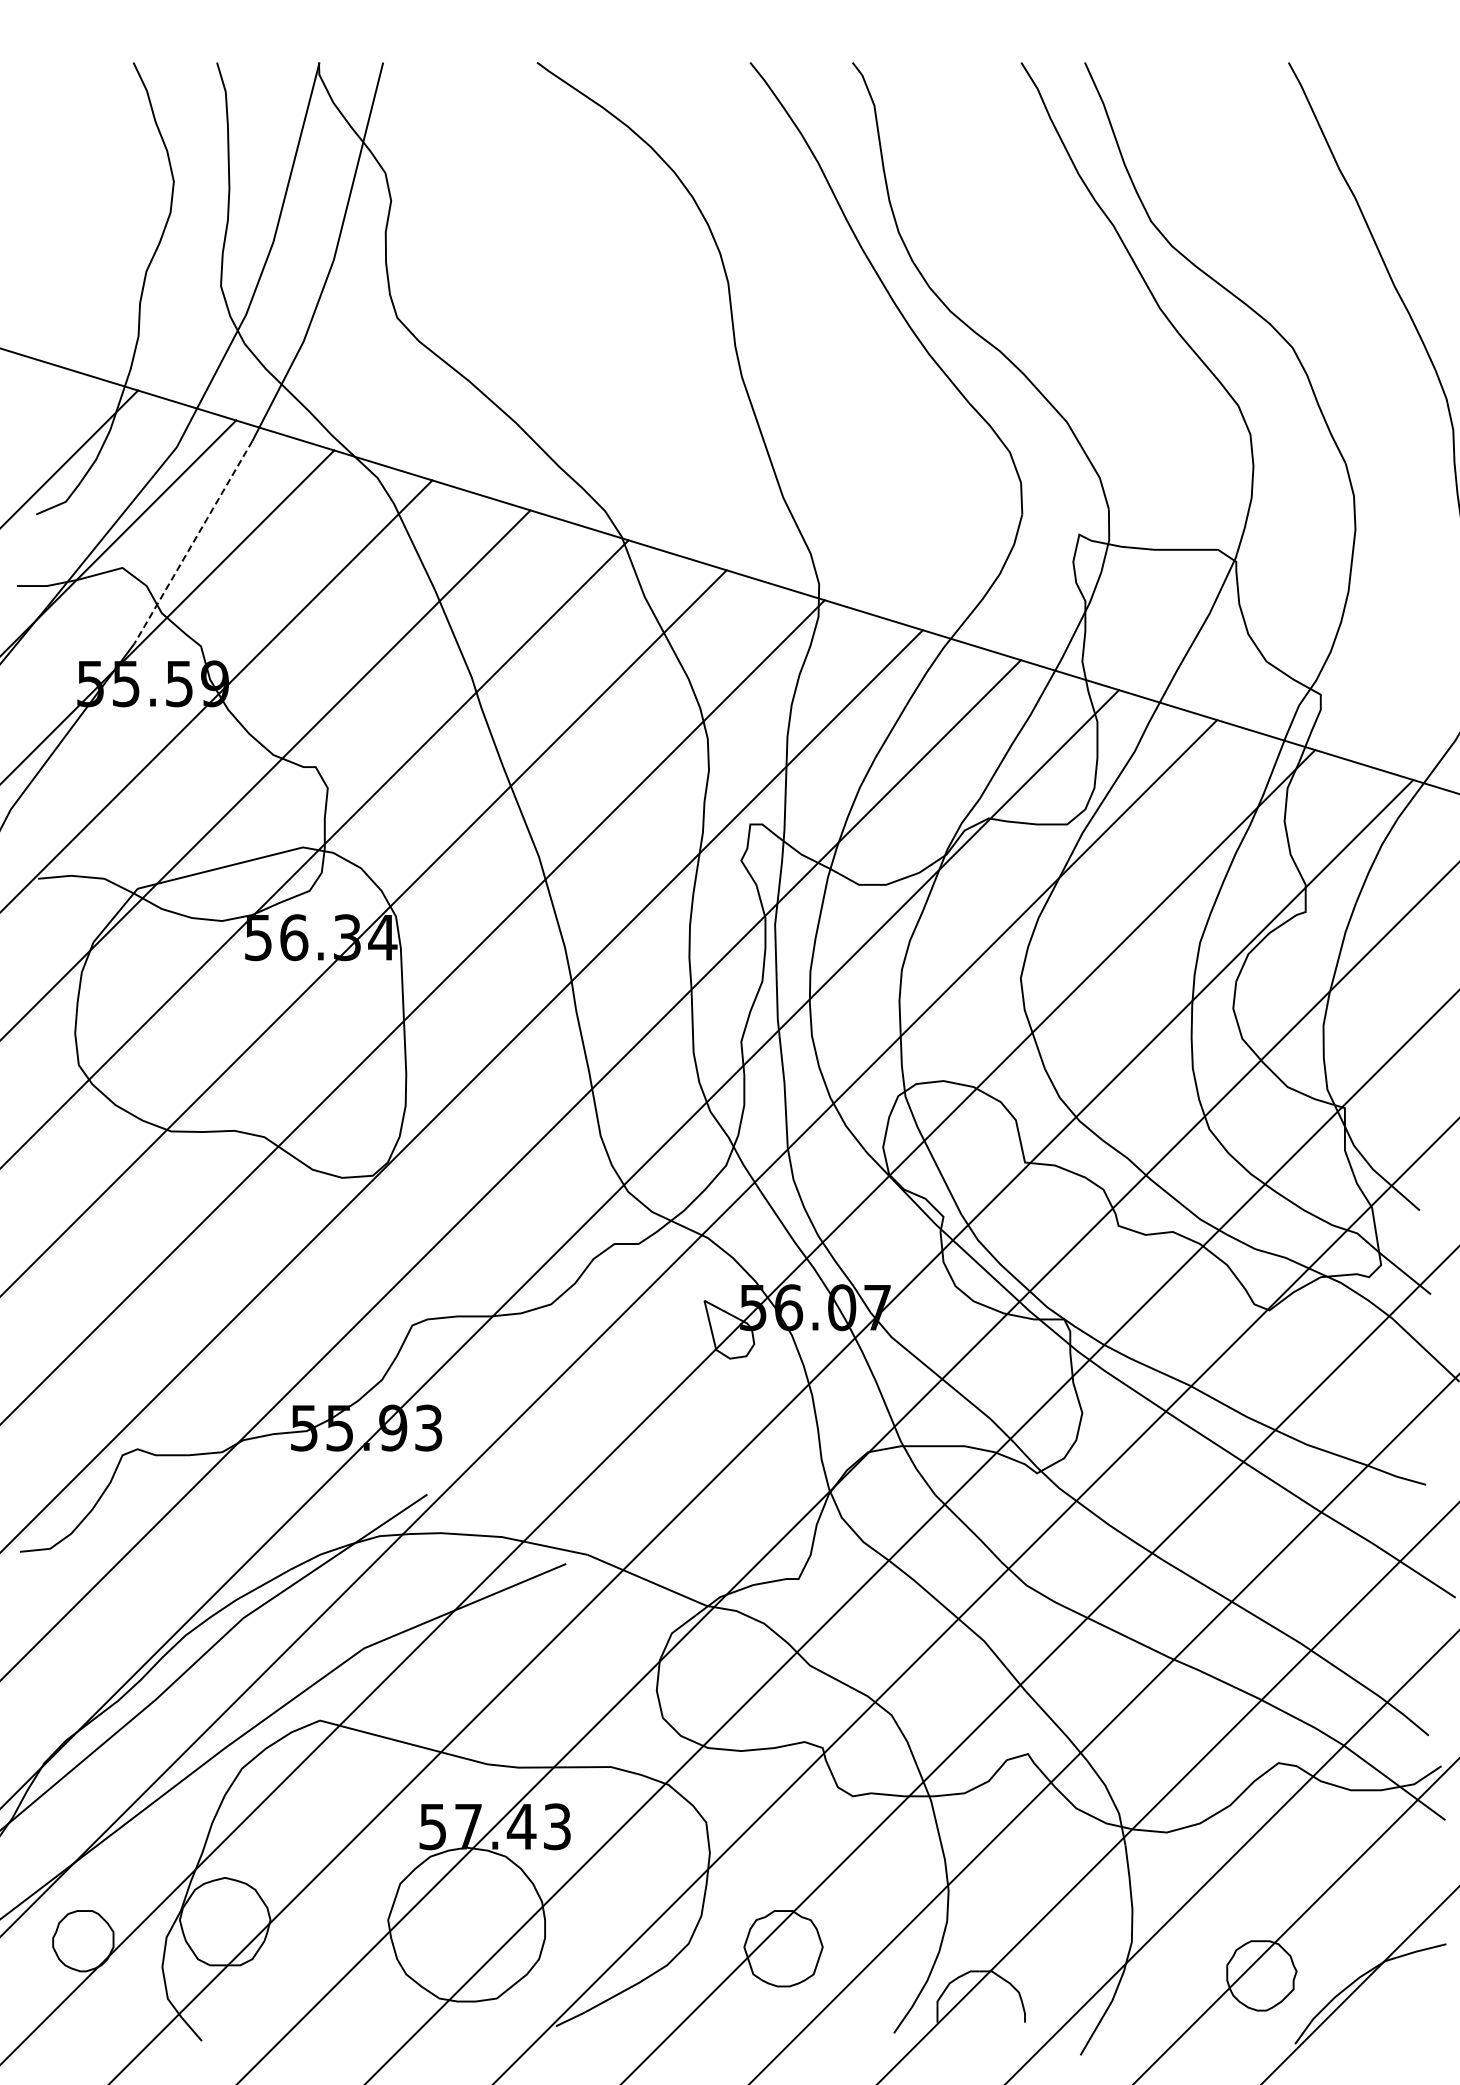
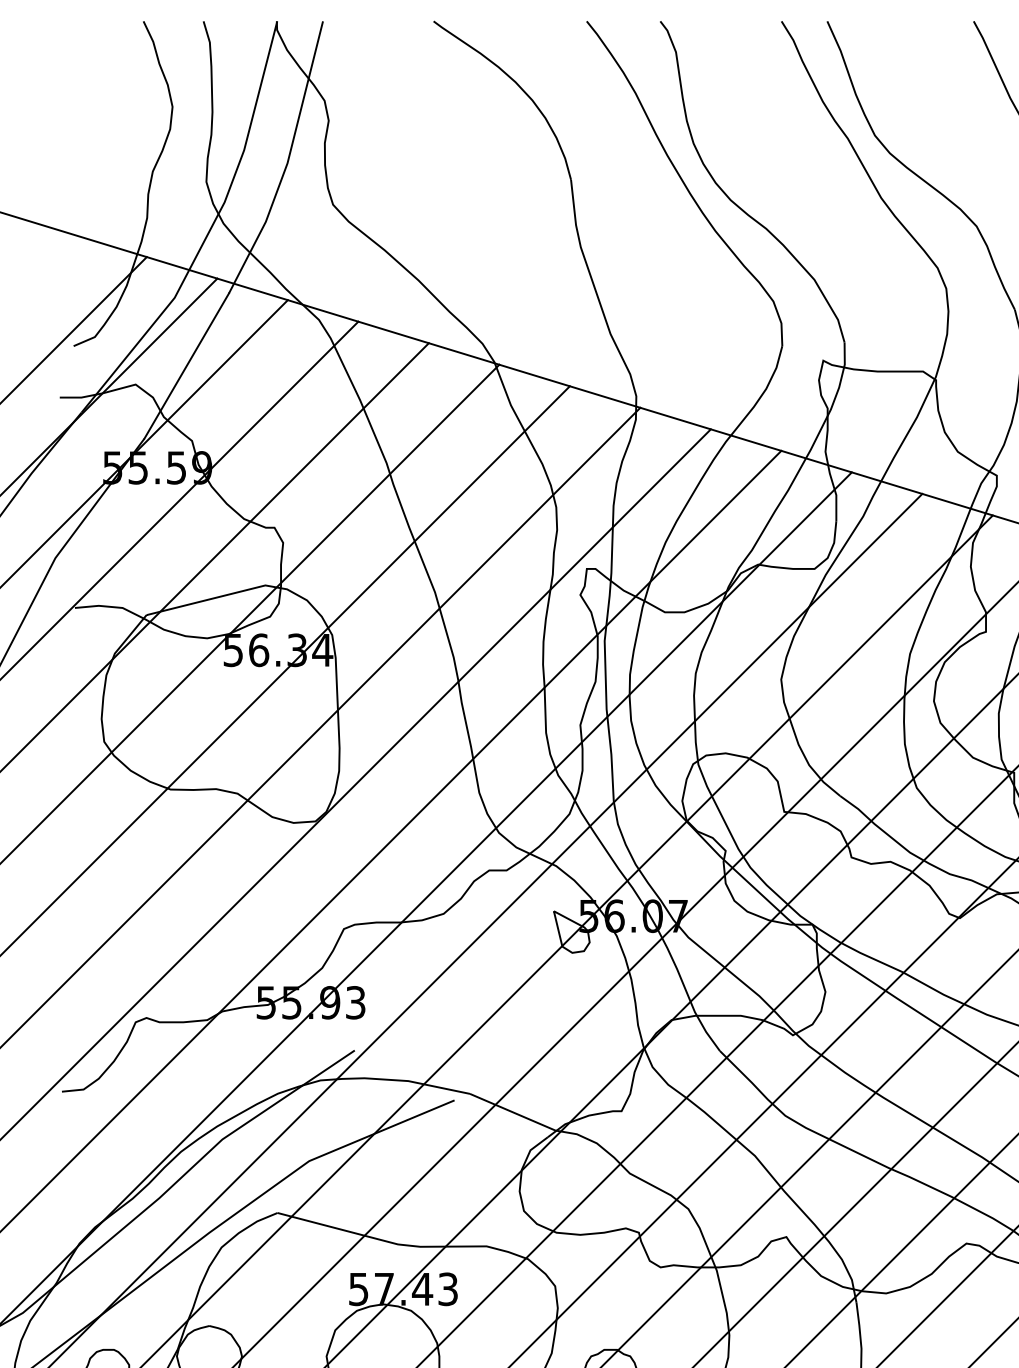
line: (193, 542) -> (186, 366), dashed -> solid

